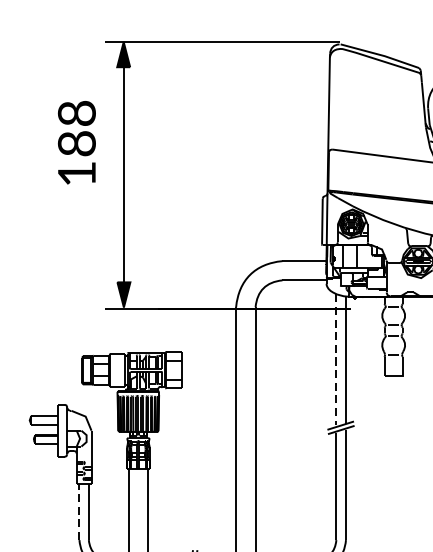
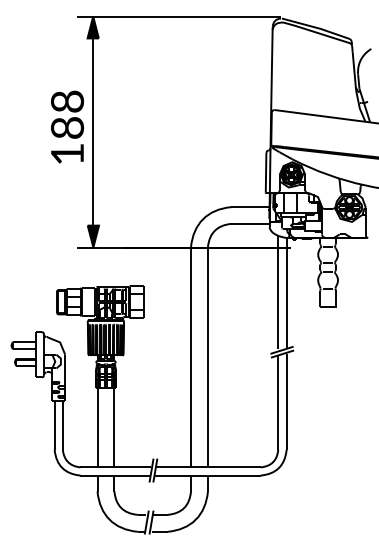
text: (76, 142) -> (67, 126), moved
line: (336, 359) -> (278, 292), dashed -> solid
line: (79, 512) -> (54, 425), dashed -> solid

